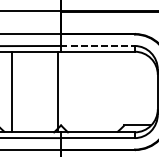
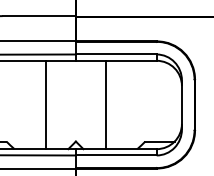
line: (98, 45) -> (116, 54), dashed -> solid
line: (11, 91) -> (45, 104), moved
line: (58, 91) -> (106, 104), moved

